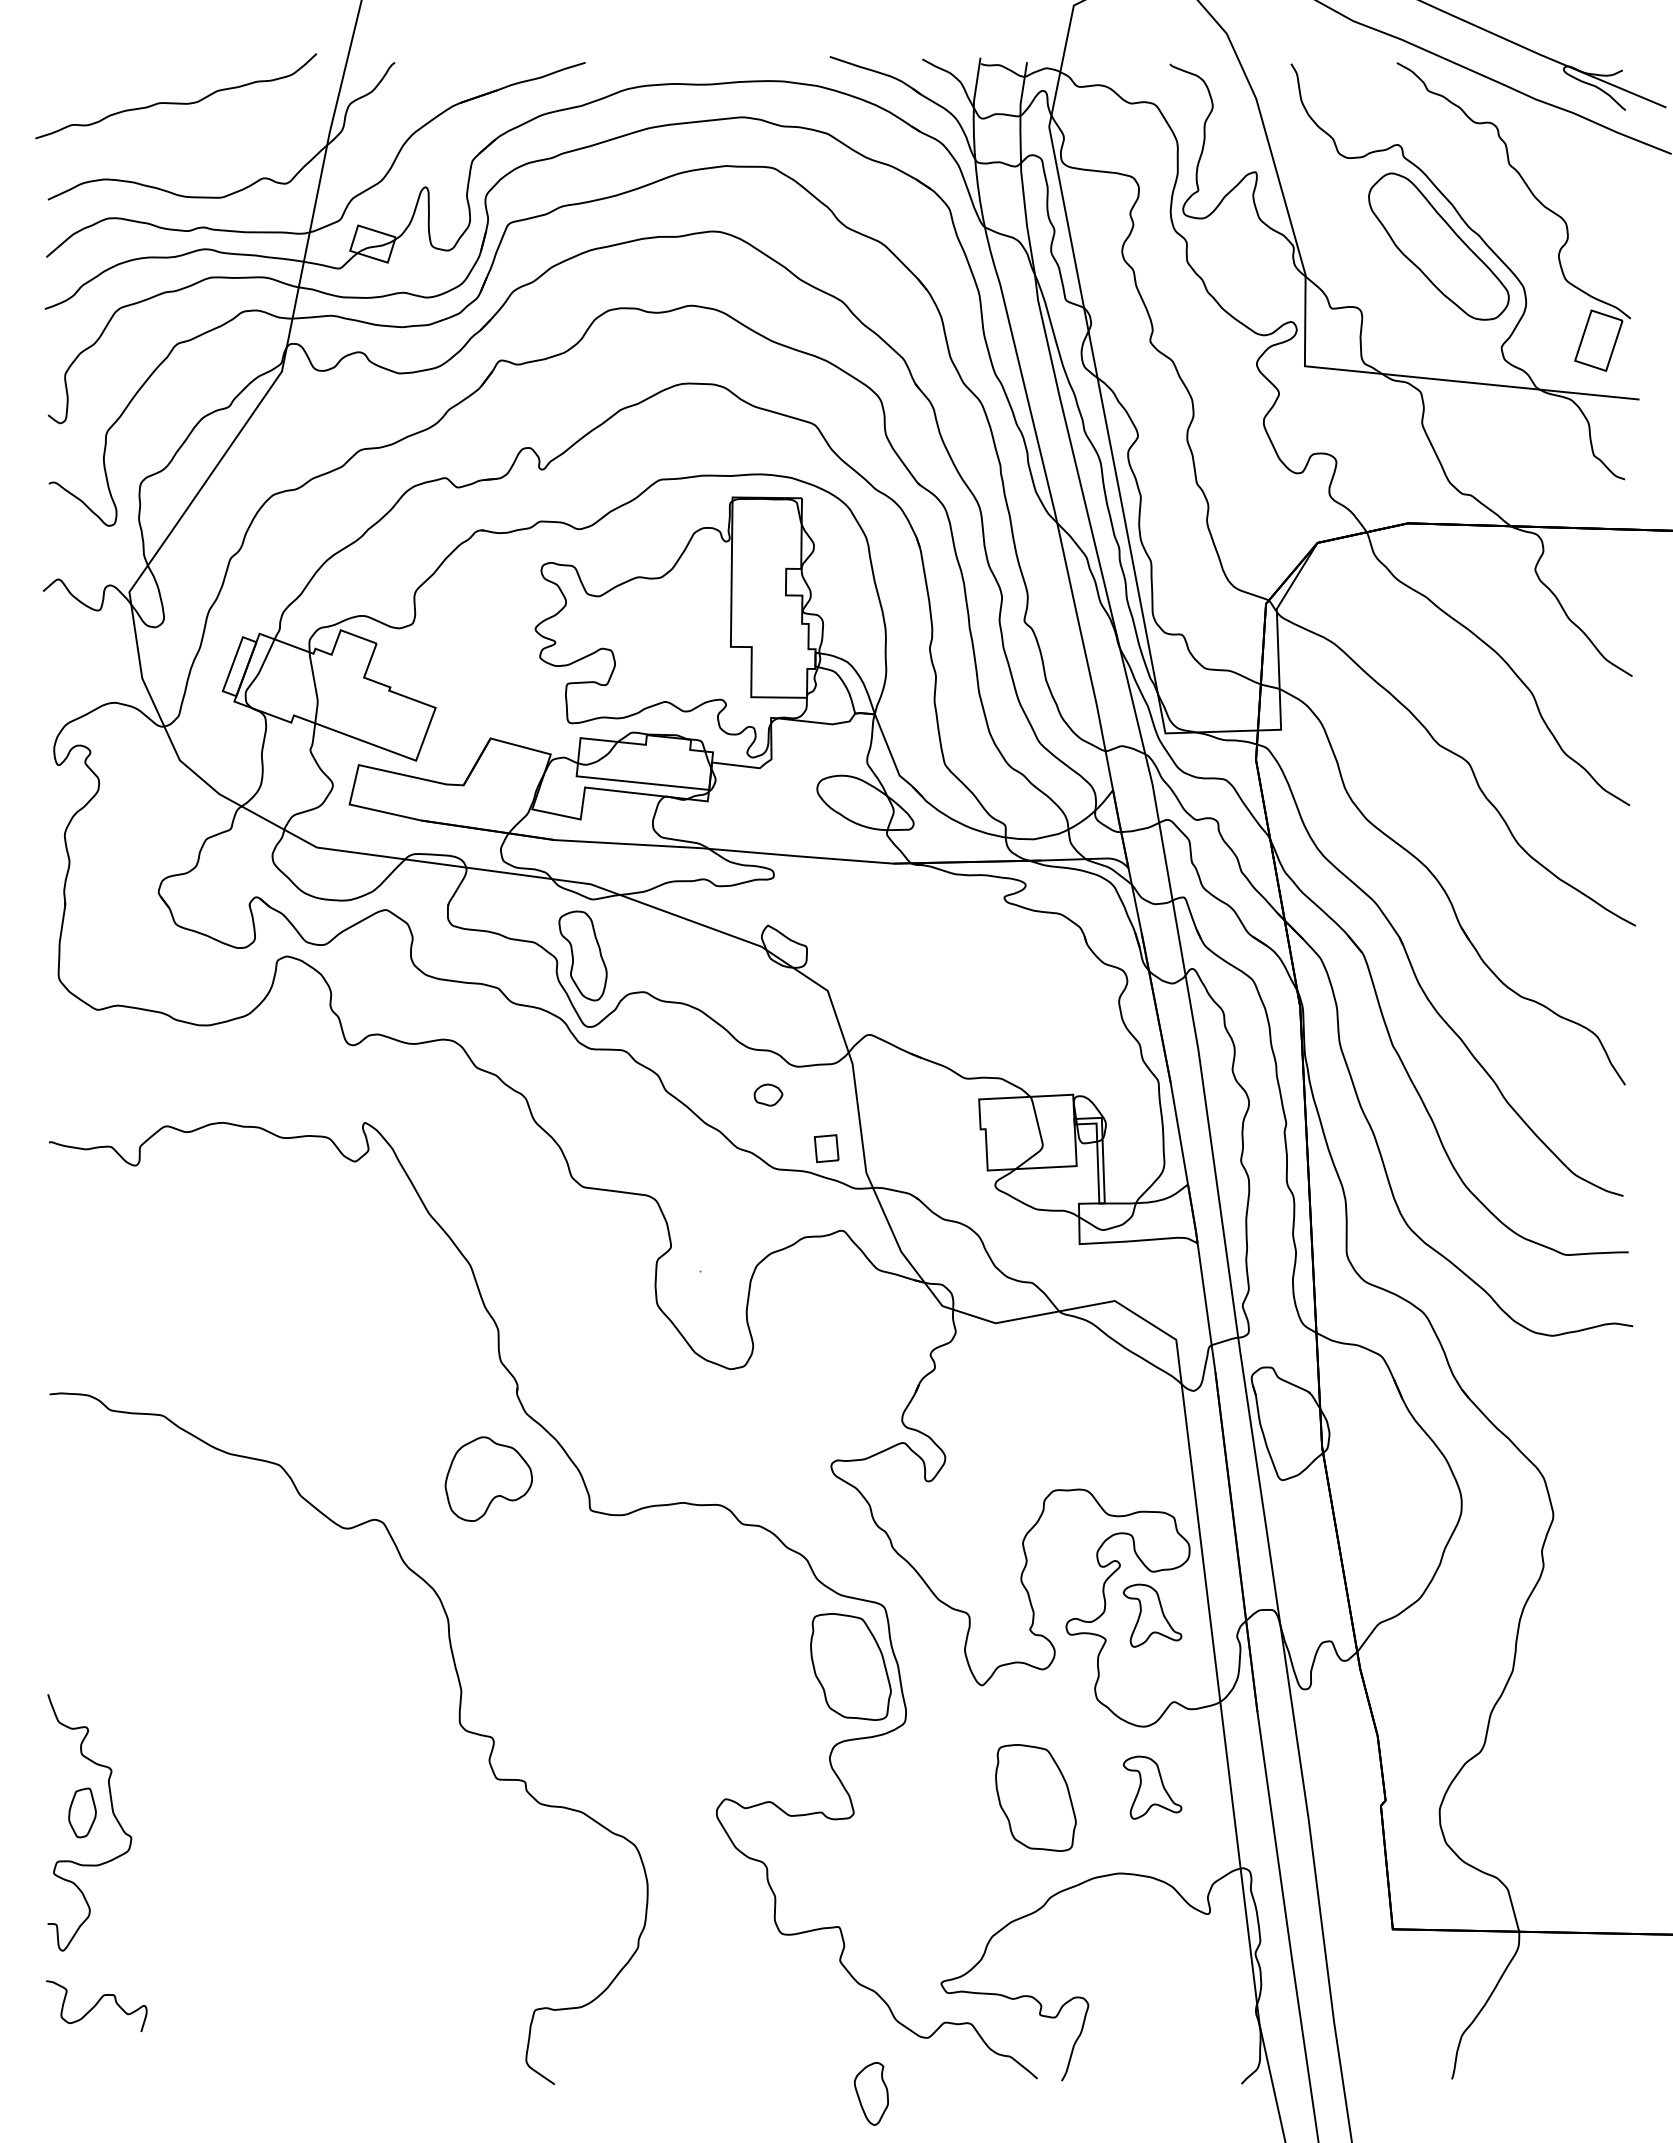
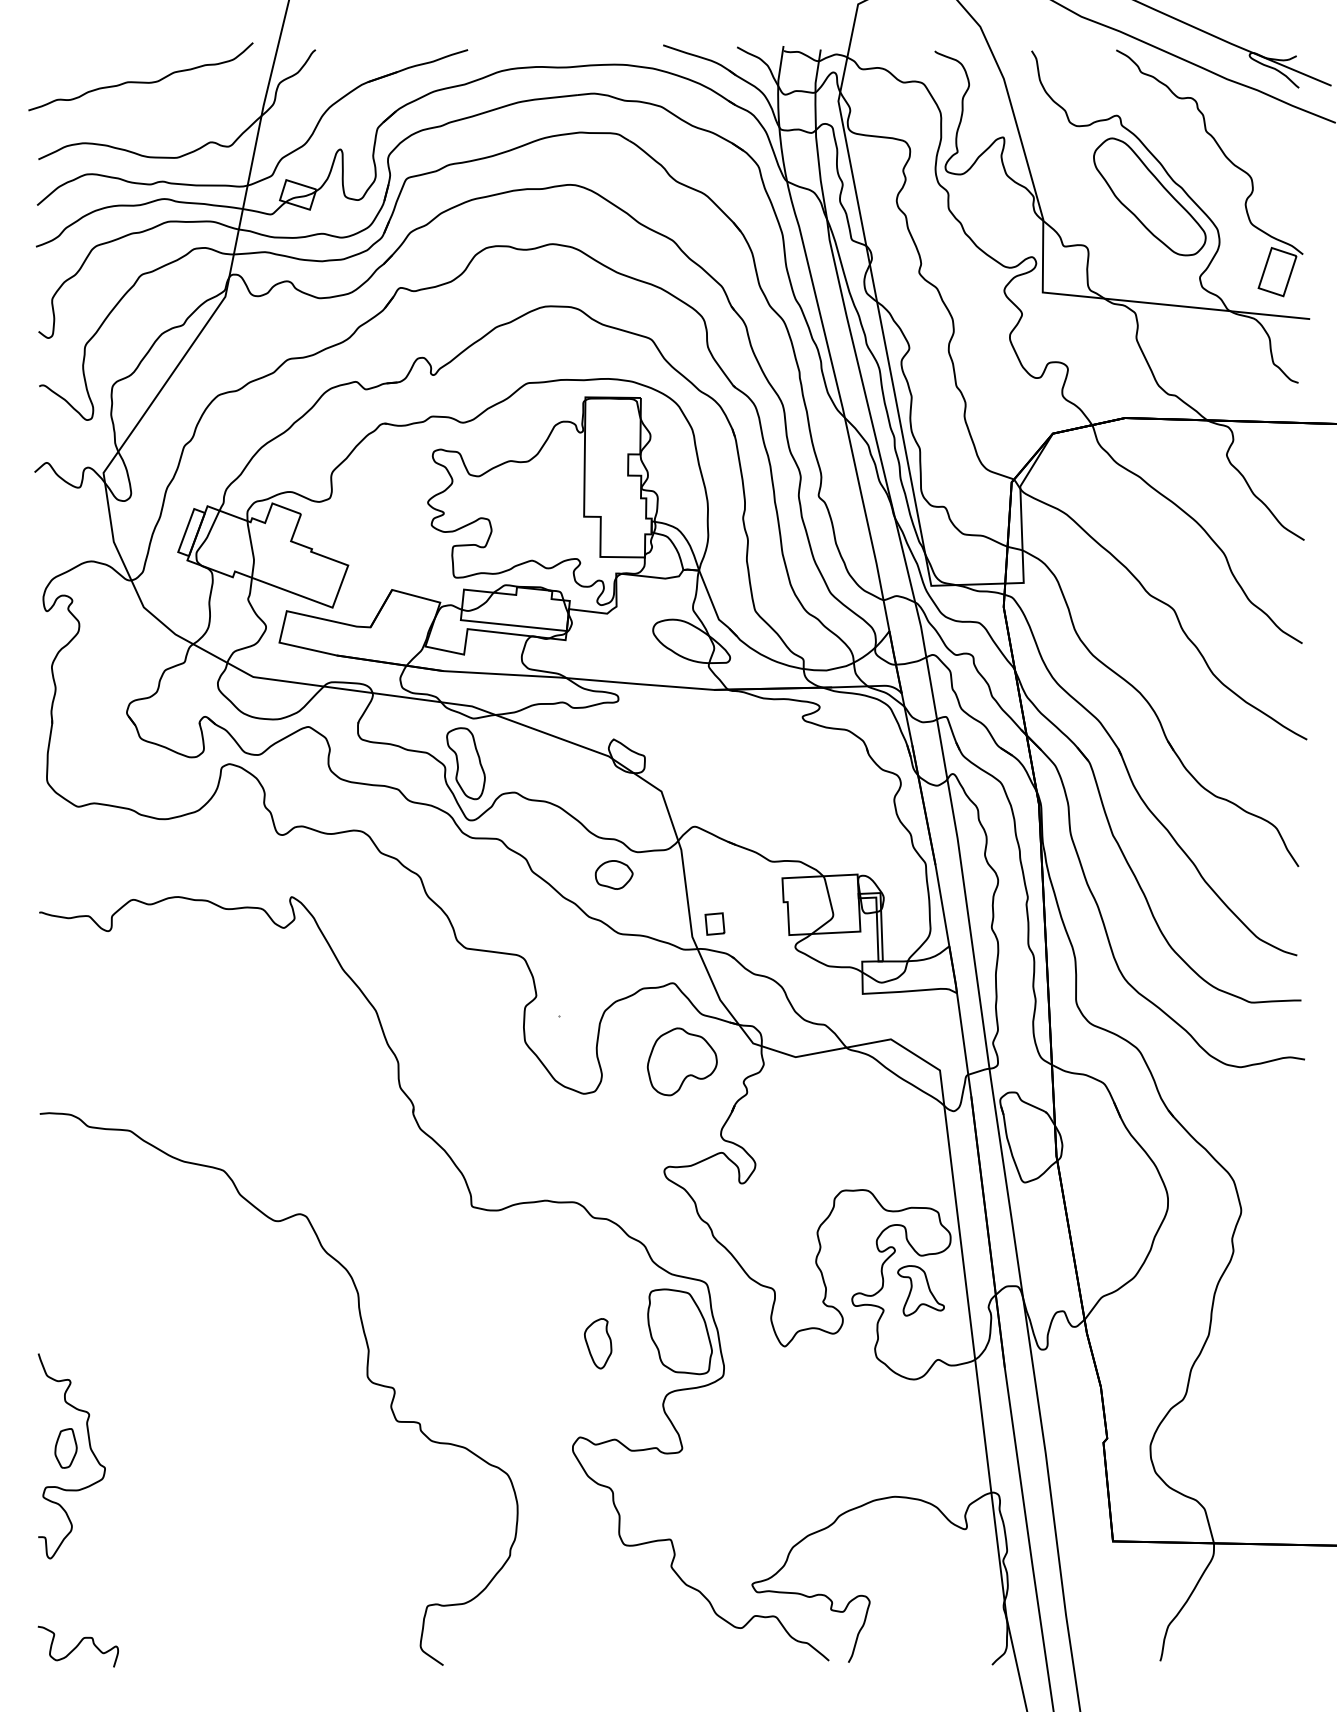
part: (768, 1094) -> (614, 874), size x1.67
part: (826, 1148) -> (714, 923), moved
part: (488, 1478) -> (682, 1061), moved
part: (1152, 1787) -> (920, 1428), removed
part: (1035, 1797) -> (827, 1436), removed
curve: (96, 2005) -> (78, 1646), moved
part: (870, 2093) -> (597, 1343), moved

